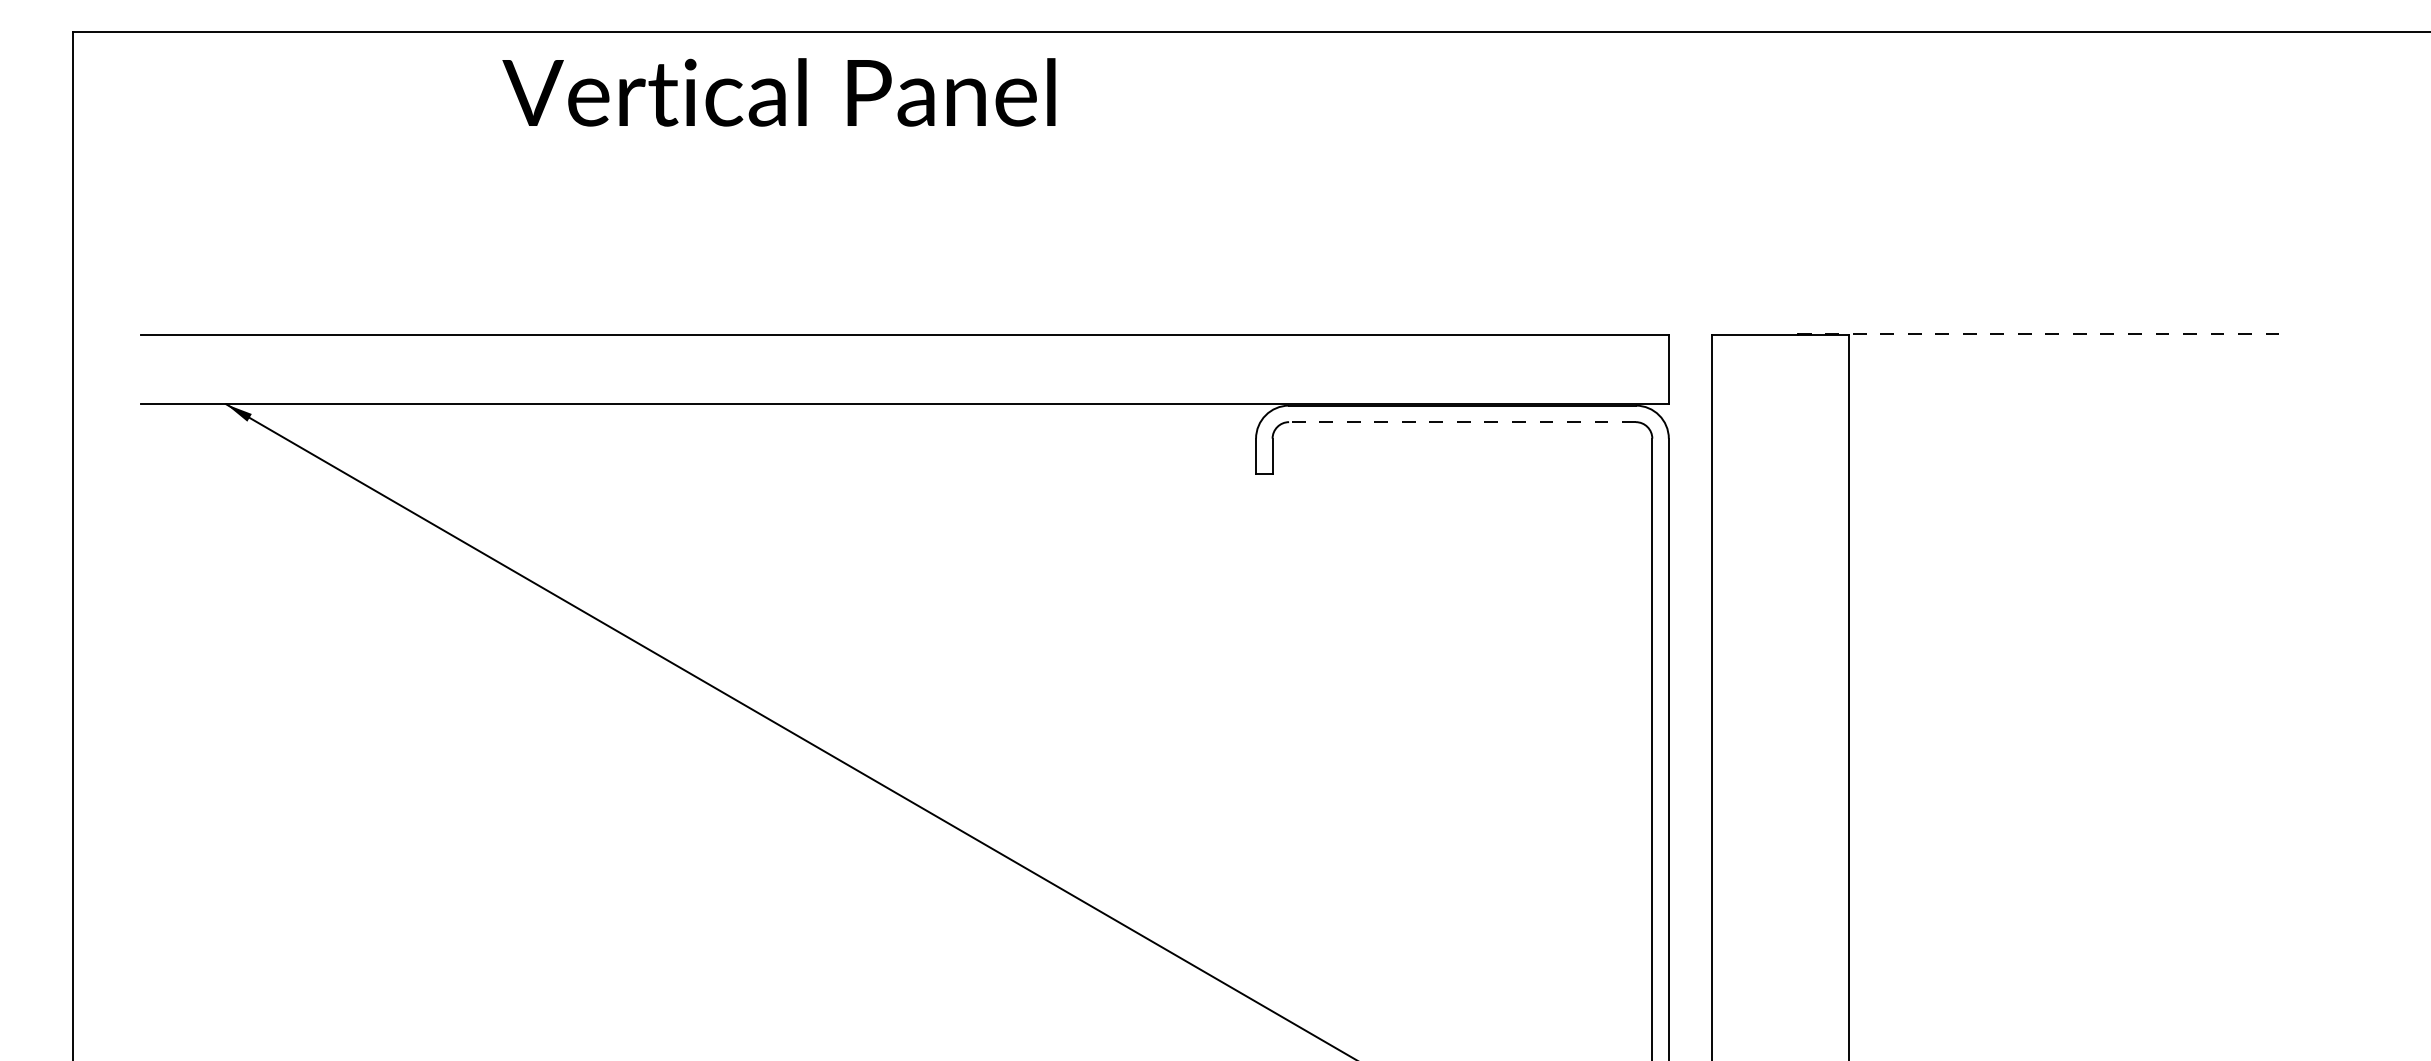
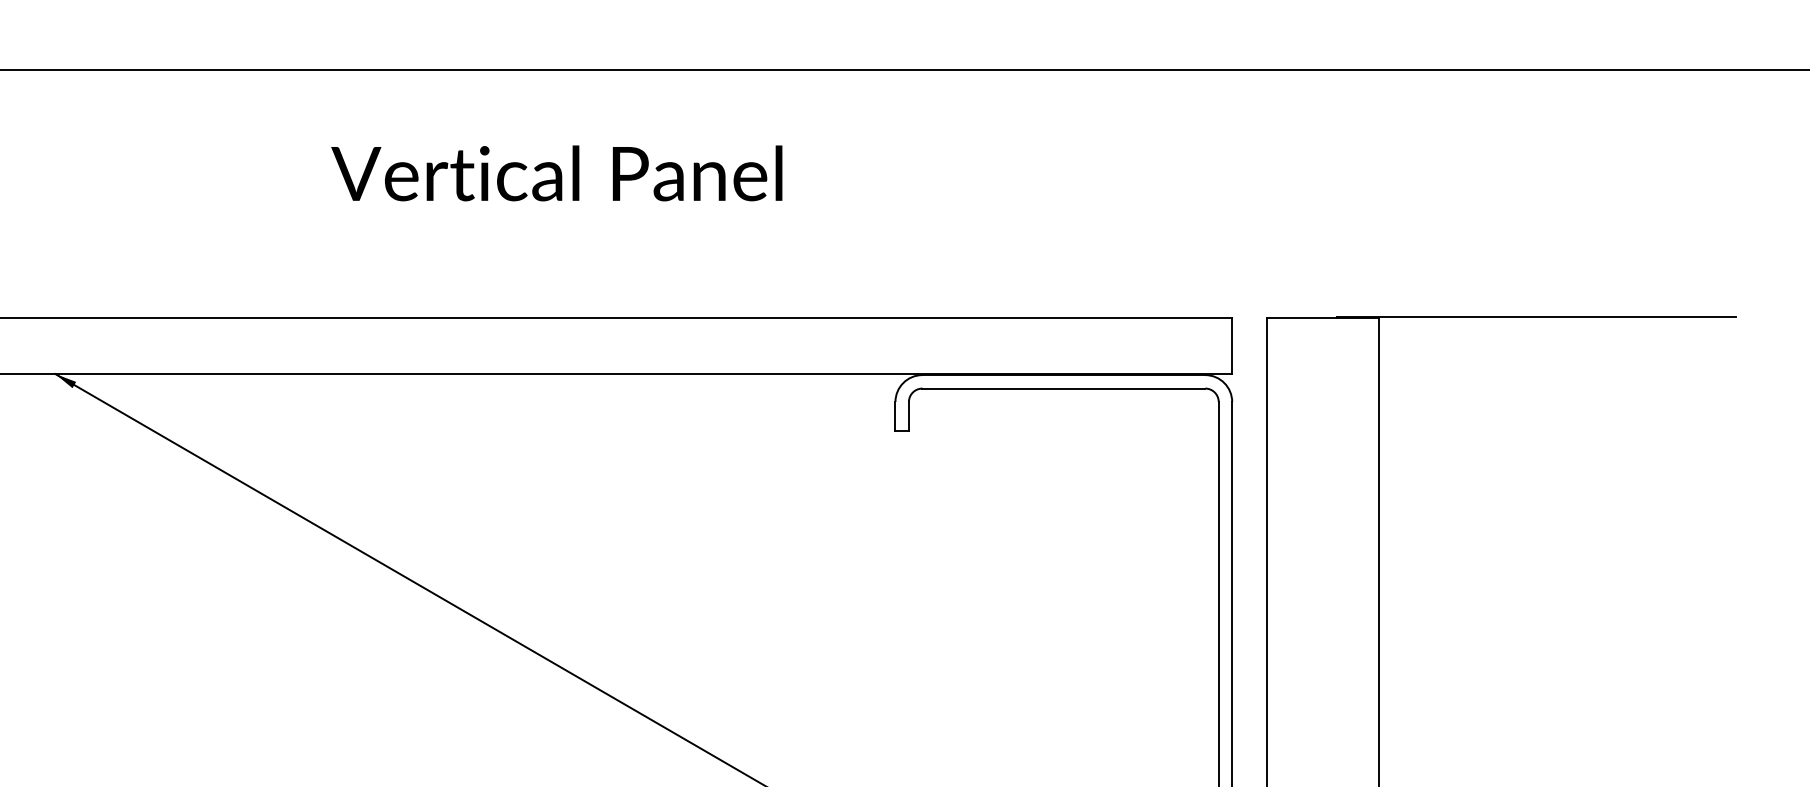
text: (778, 92) -> (556, 173), moved
line: (2042, 334) -> (1537, 317), dashed -> solid
line: (1461, 422) -> (1063, 388), dashed -> solid

